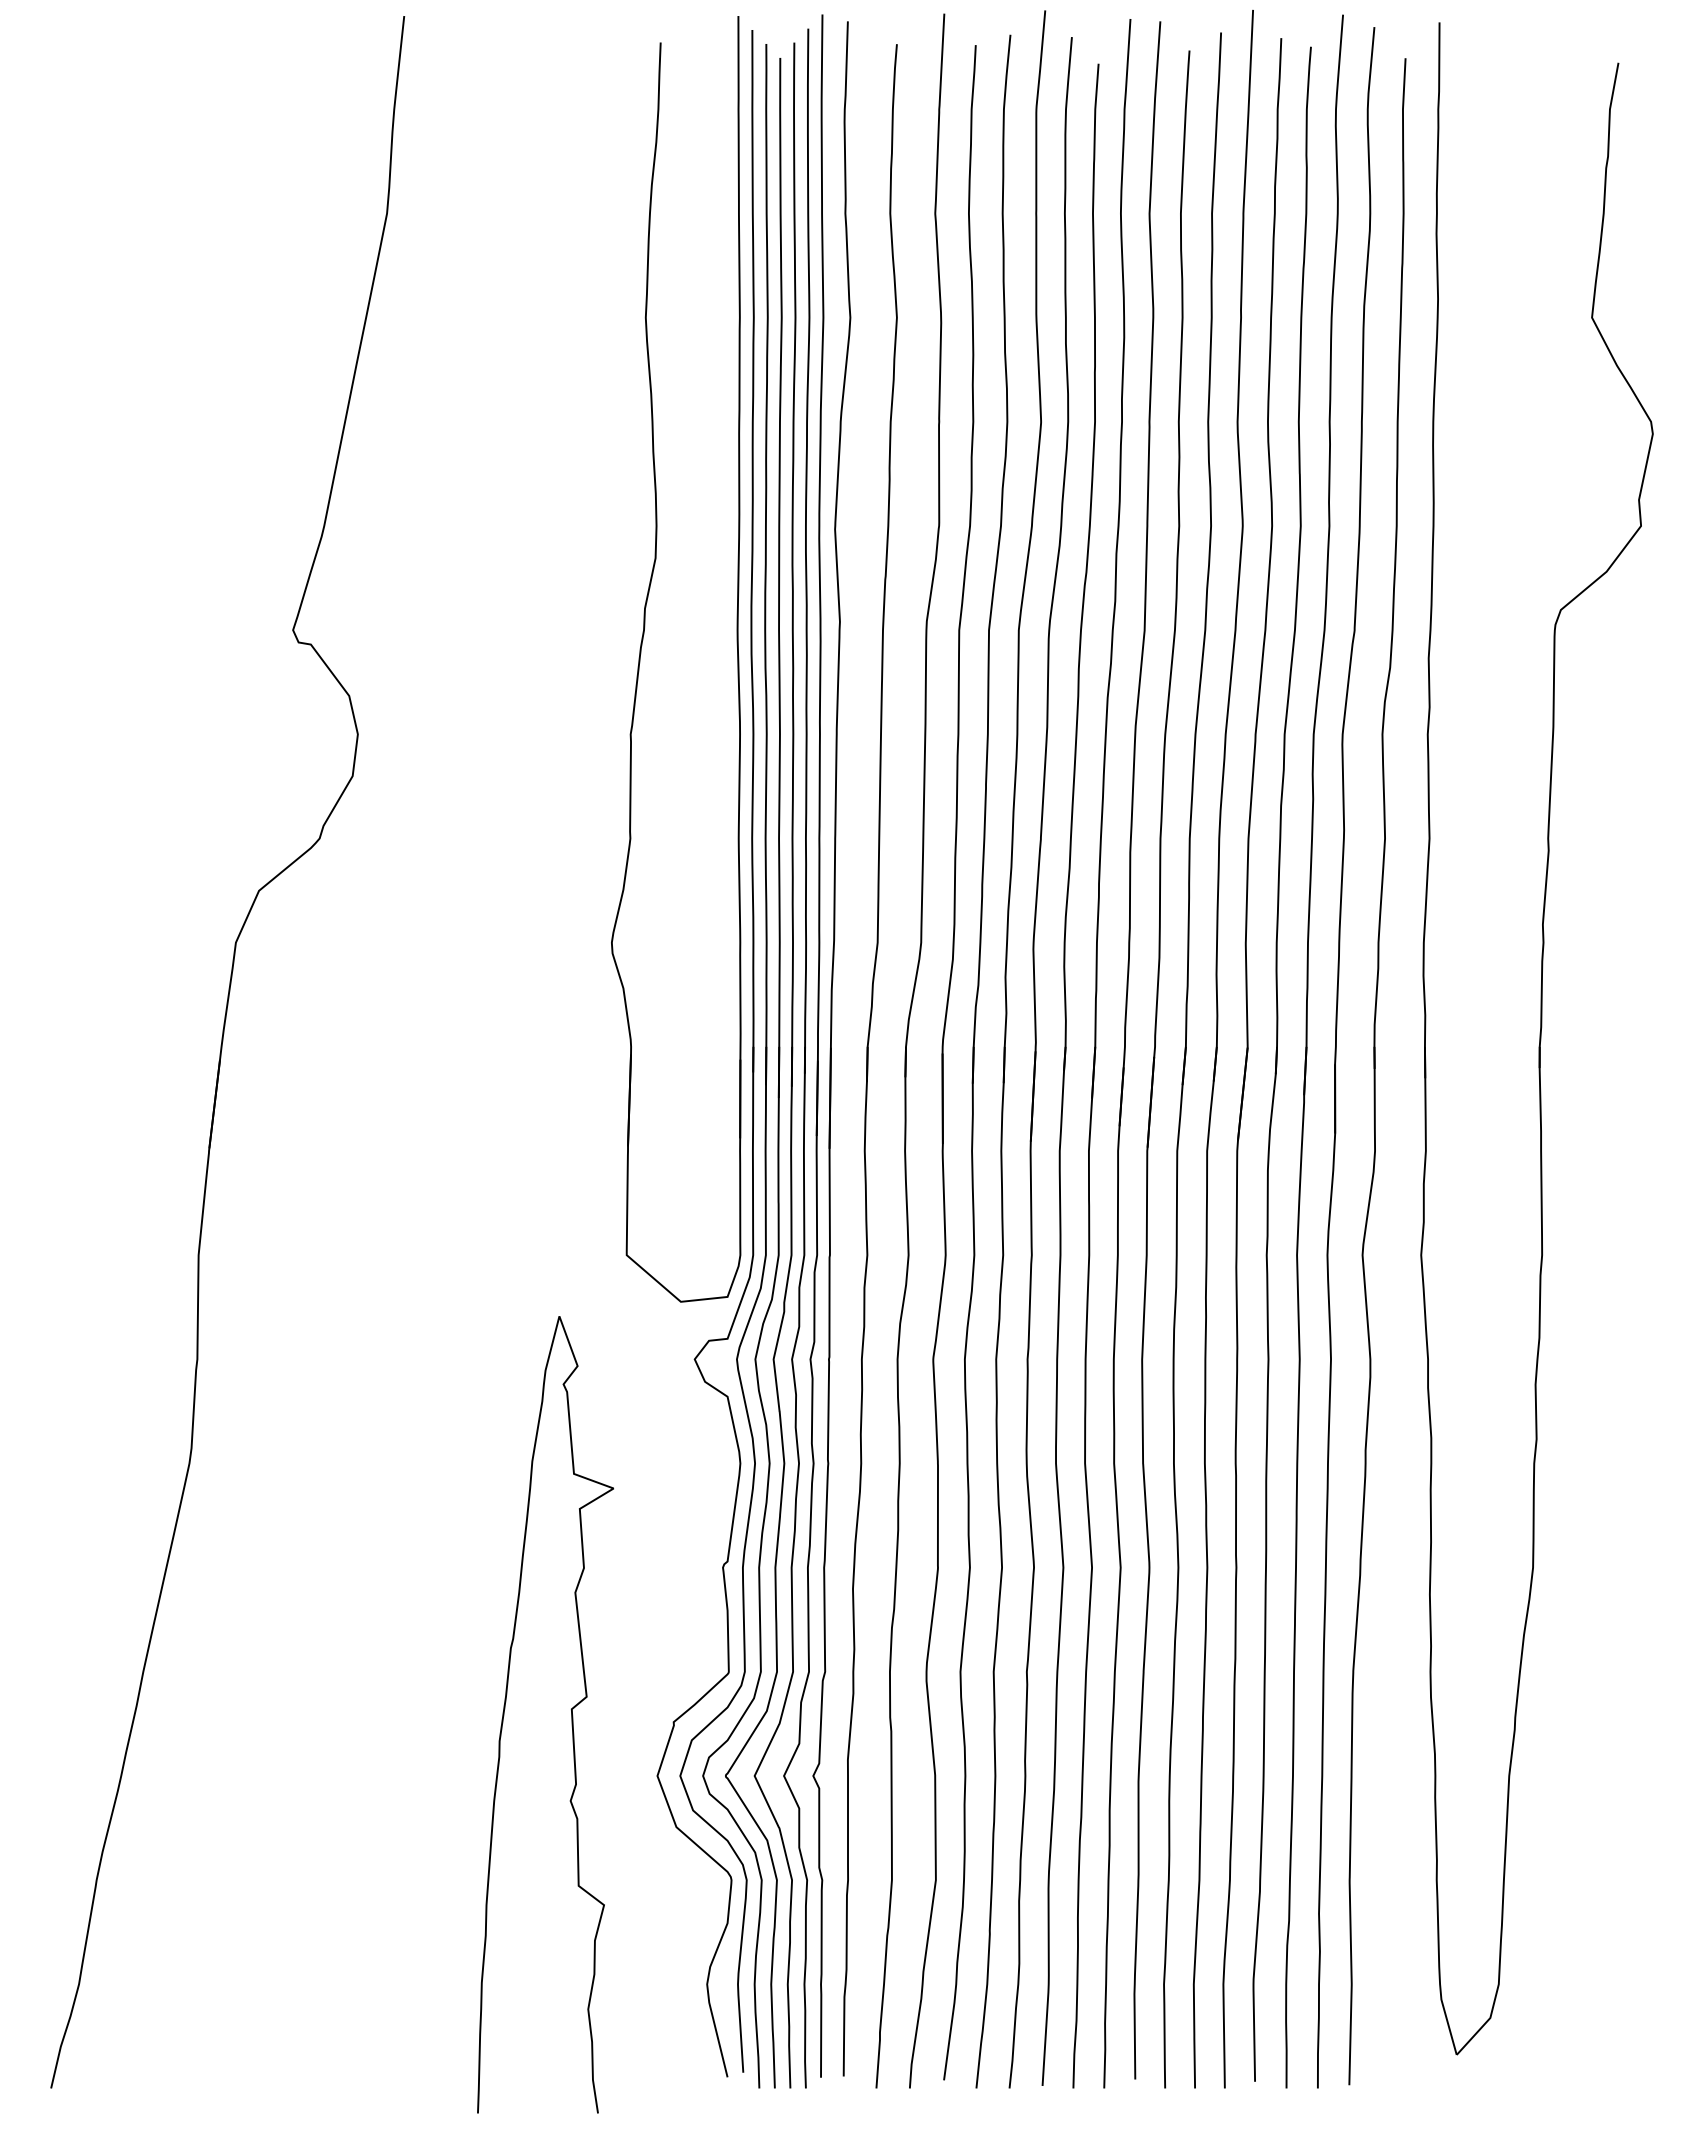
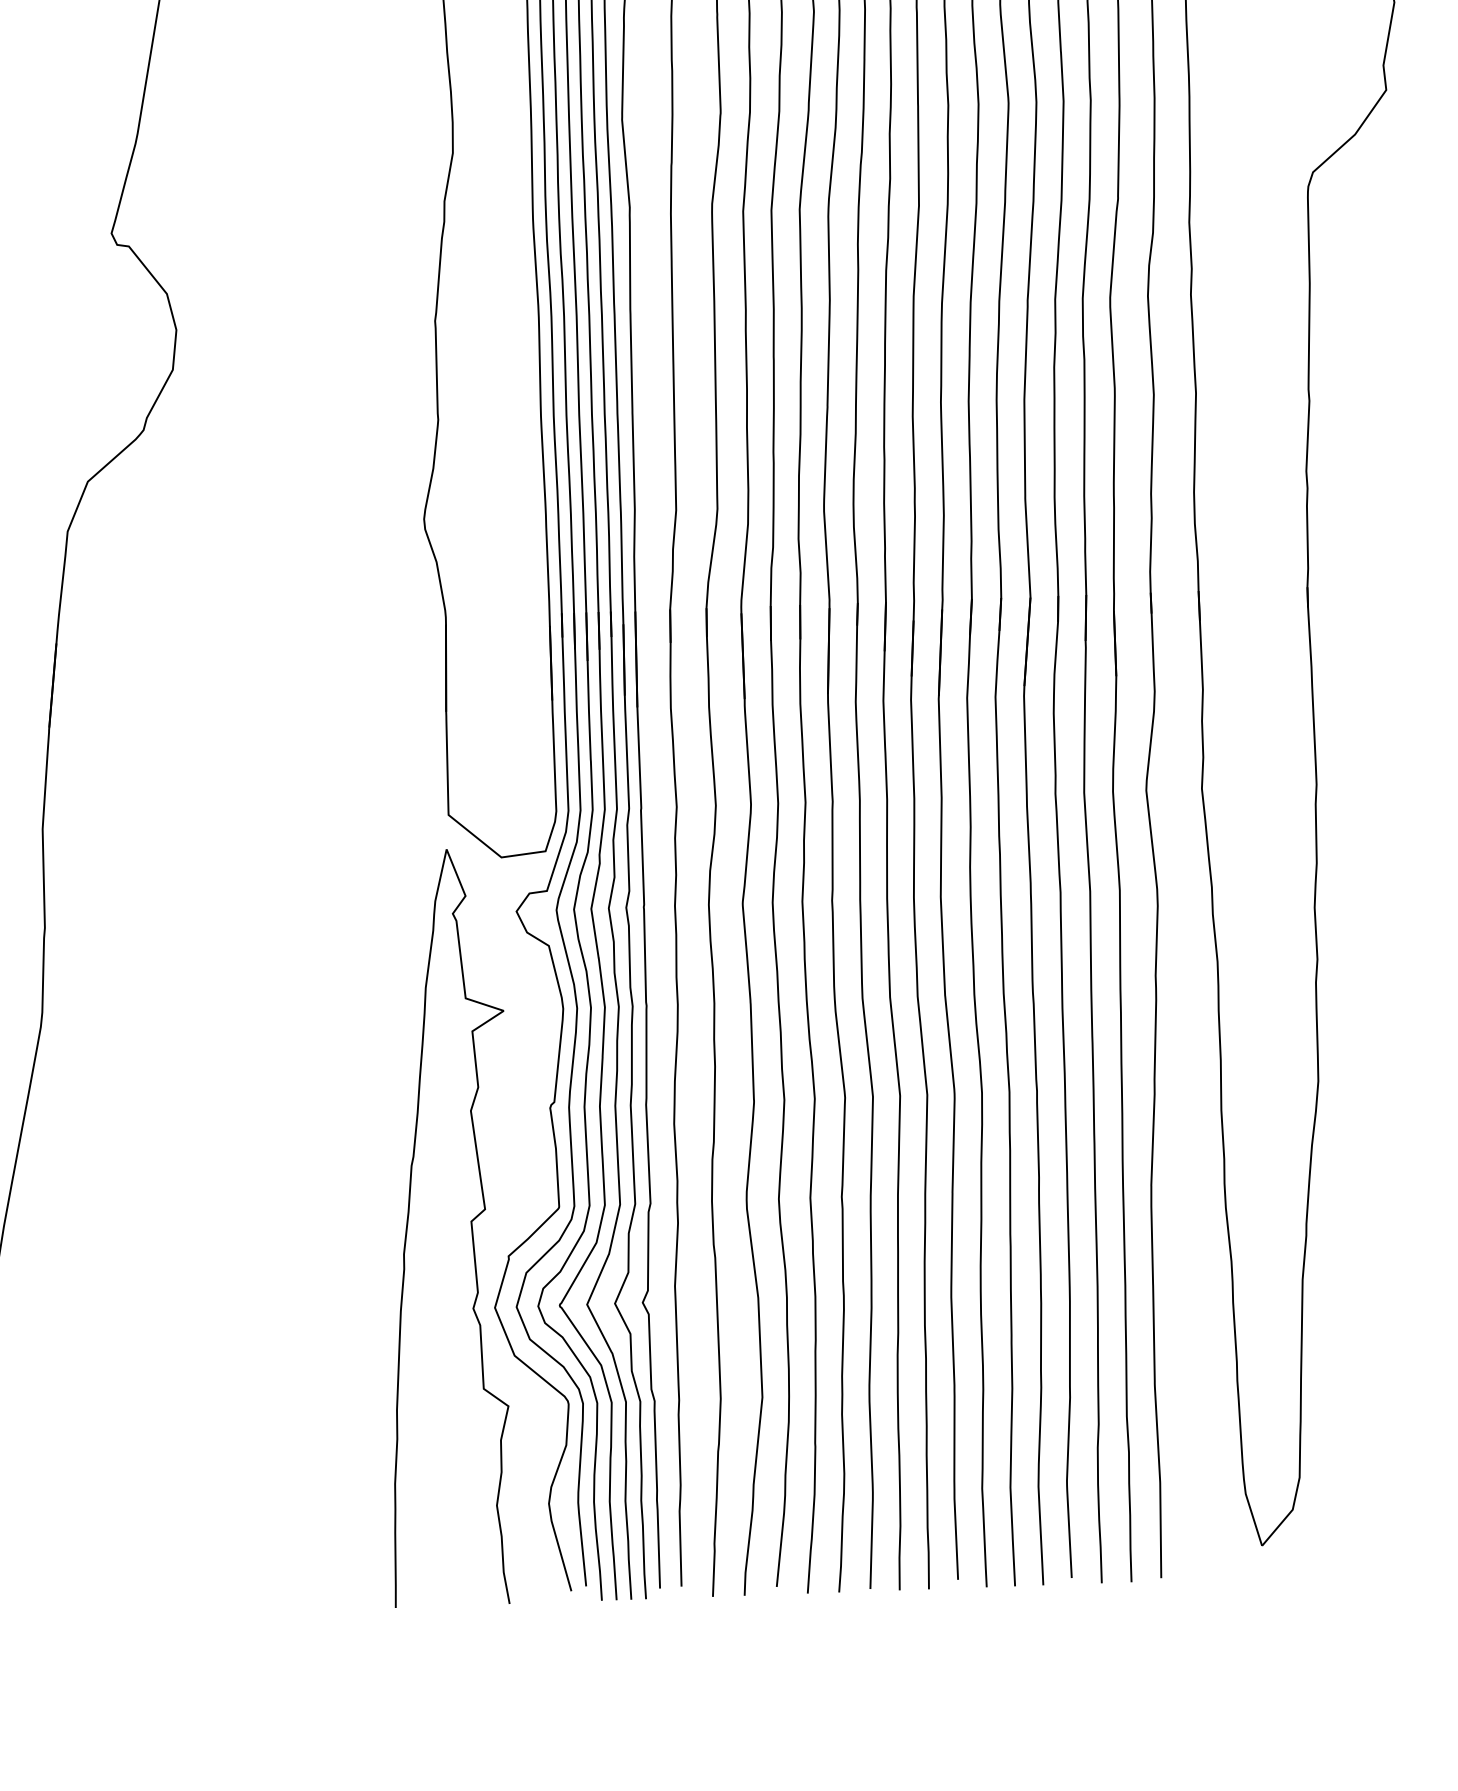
curve: (570, 1709) -> (470, 1221), moved

